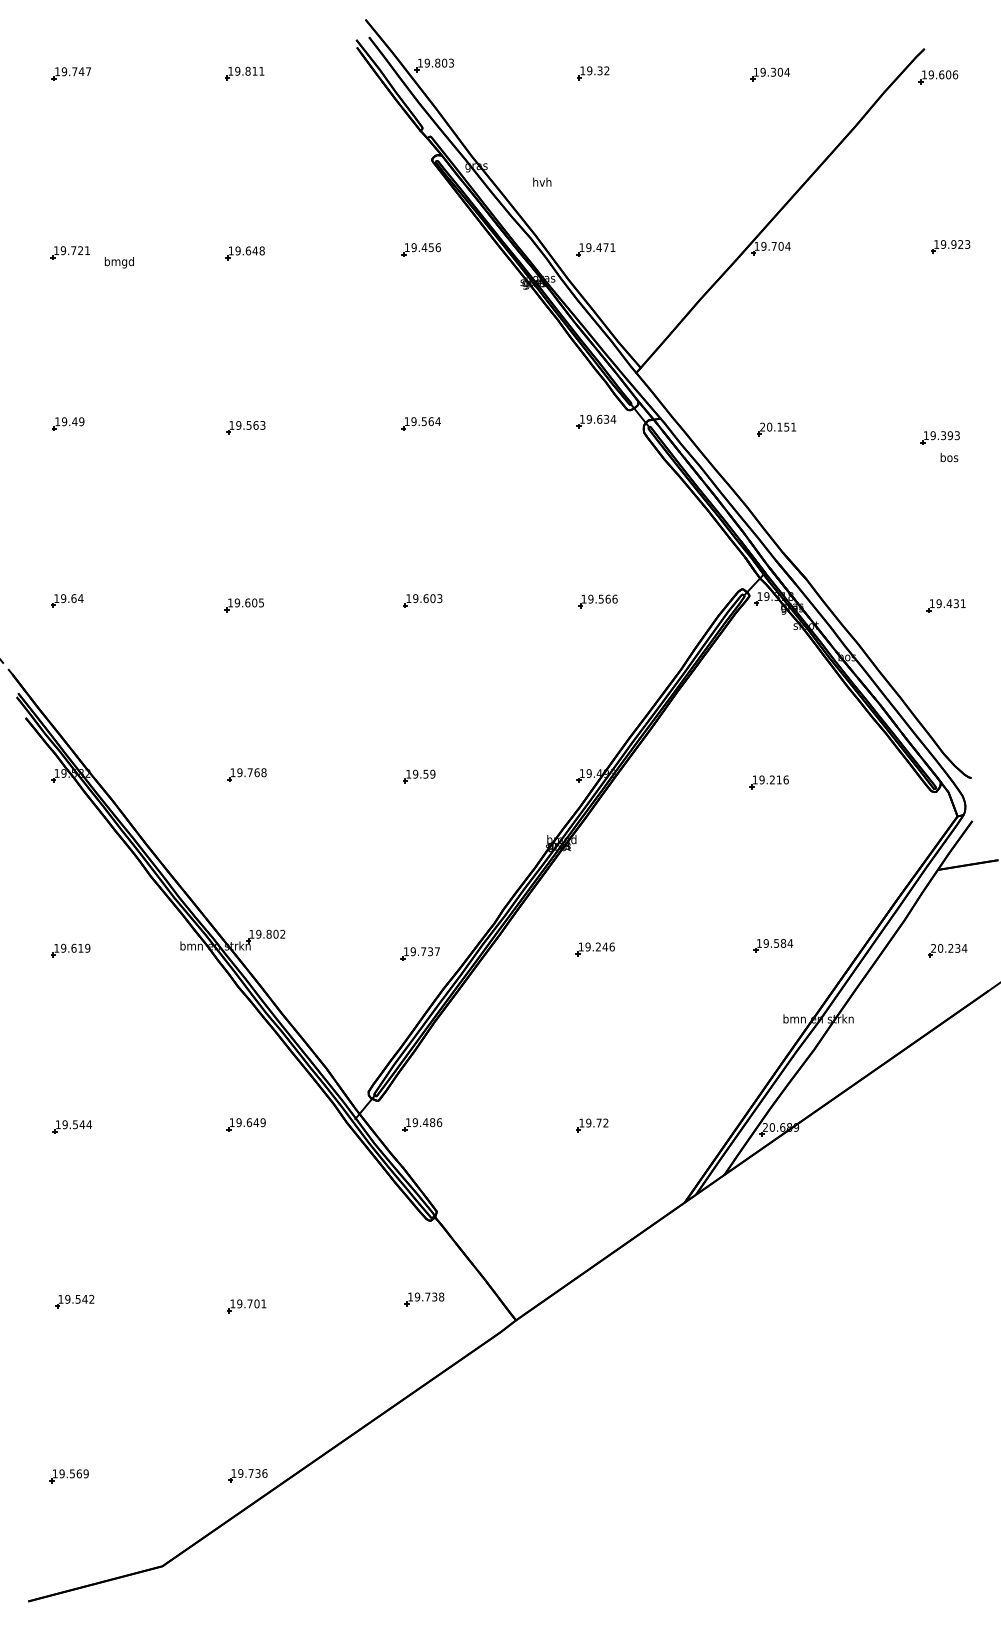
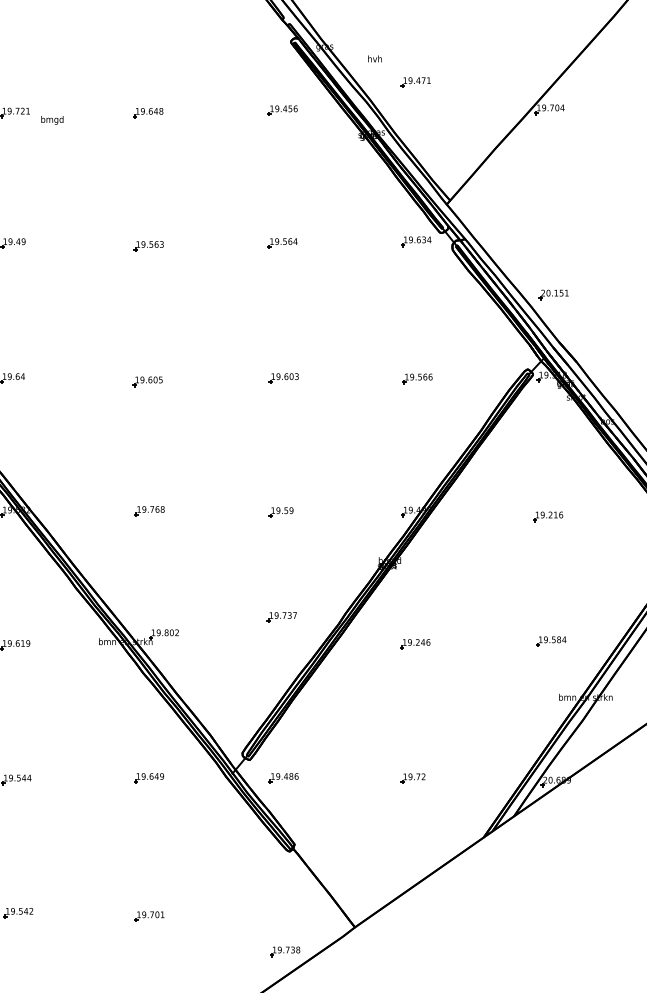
part: (595, 249) -> (415, 82), moved
part: (776, 429) -> (553, 294), moved
part: (419, 953) -> (281, 616), moved
part: (424, 1299) -> (285, 951), moved

